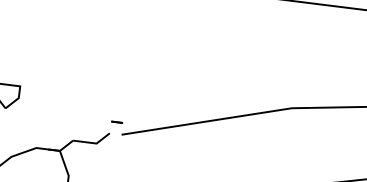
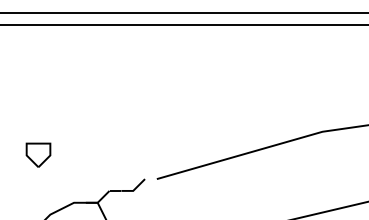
line: (116, 121) -> (150, 166), removed

